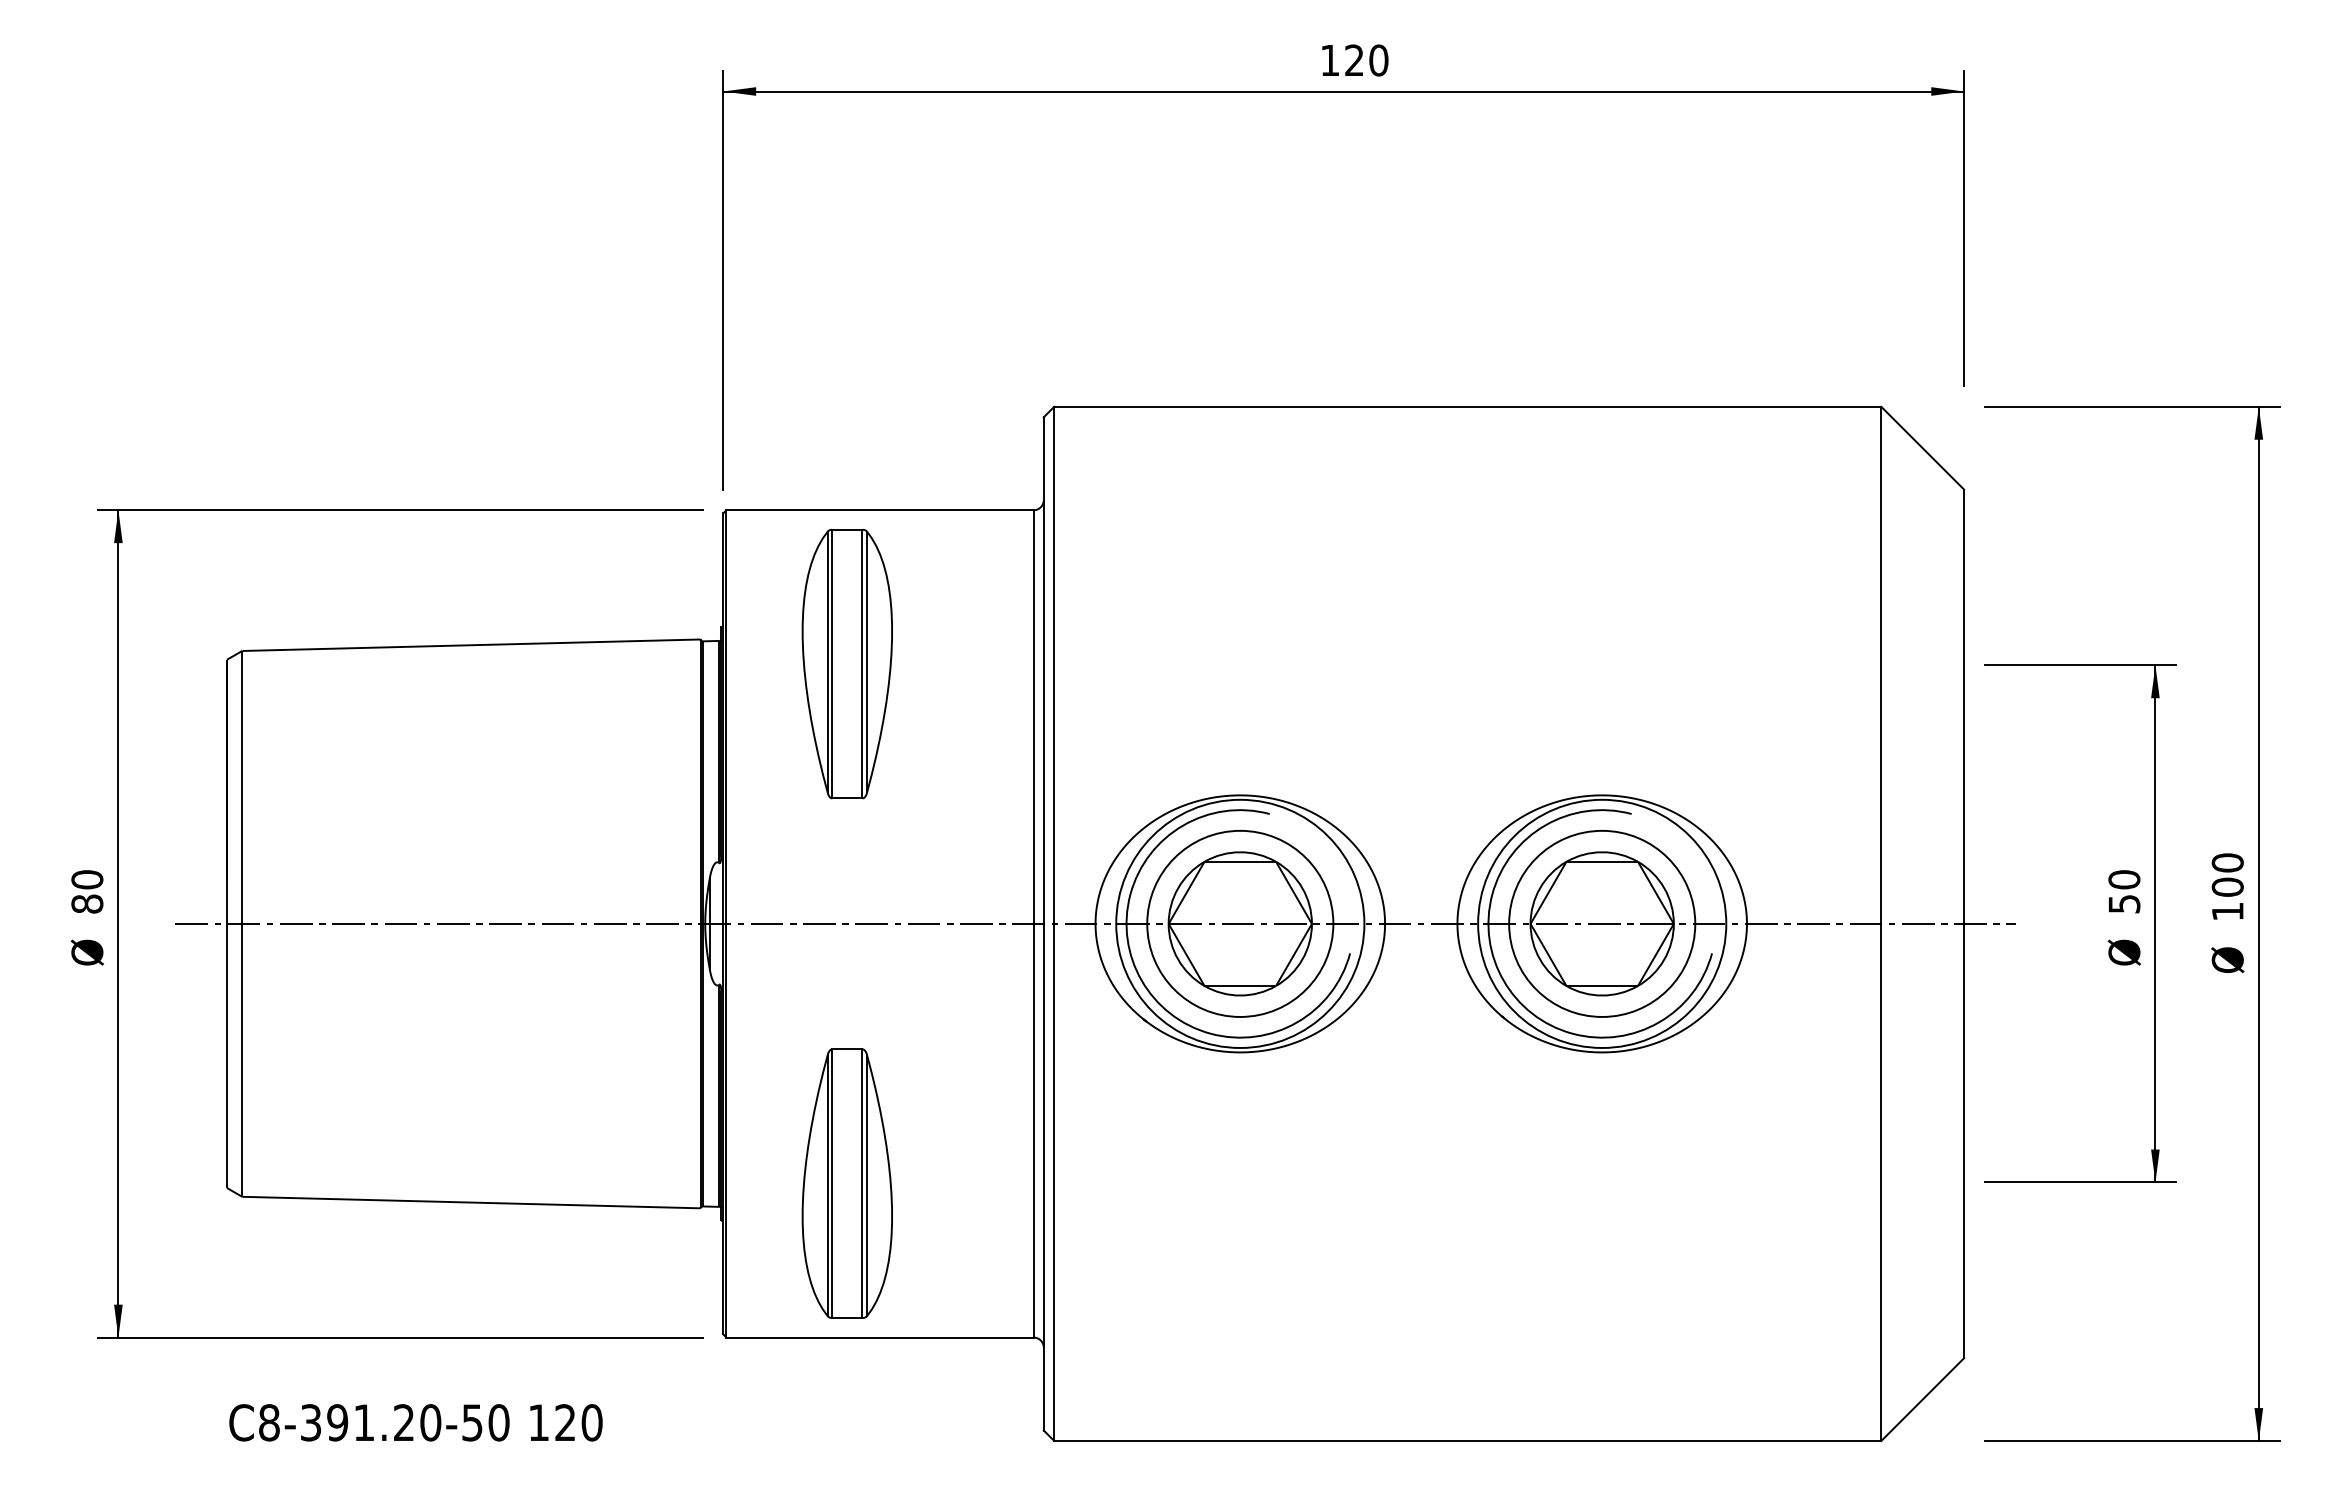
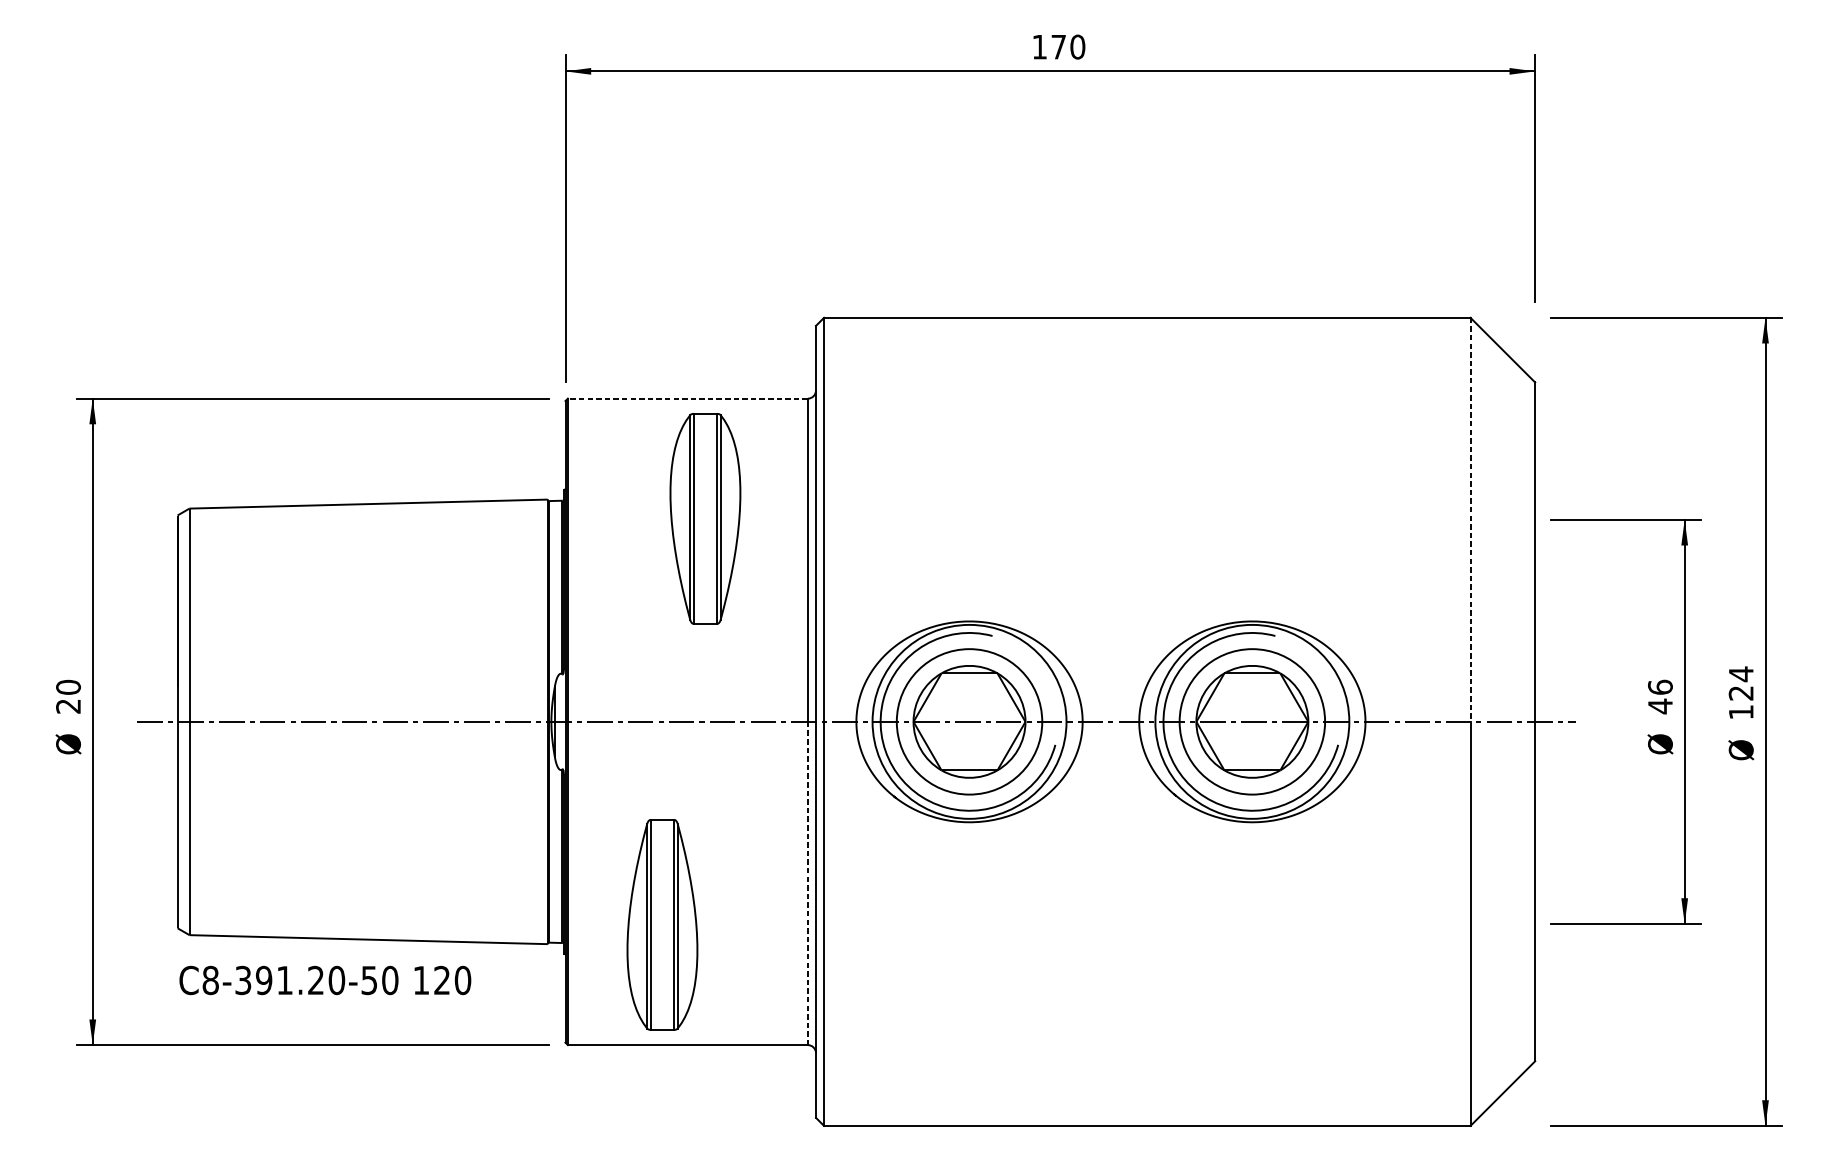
text: (1354, 59) -> (1058, 46), 120 -> 170
line: (879, 510) -> (687, 398), solid -> dashed
part: (846, 663) -> (704, 518), moved
line: (1881, 665) -> (1470, 519), solid -> dashed
text: (2227, 874) -> (1741, 683), 100 -> 124
text: (2124, 892) -> (1660, 697), 50 -> 46
text: (87, 903) -> (68, 705), 80 -> 20
line: (1033, 1130) -> (807, 883), solid -> dashed
text: (415, 1422) -> (324, 980), moved

